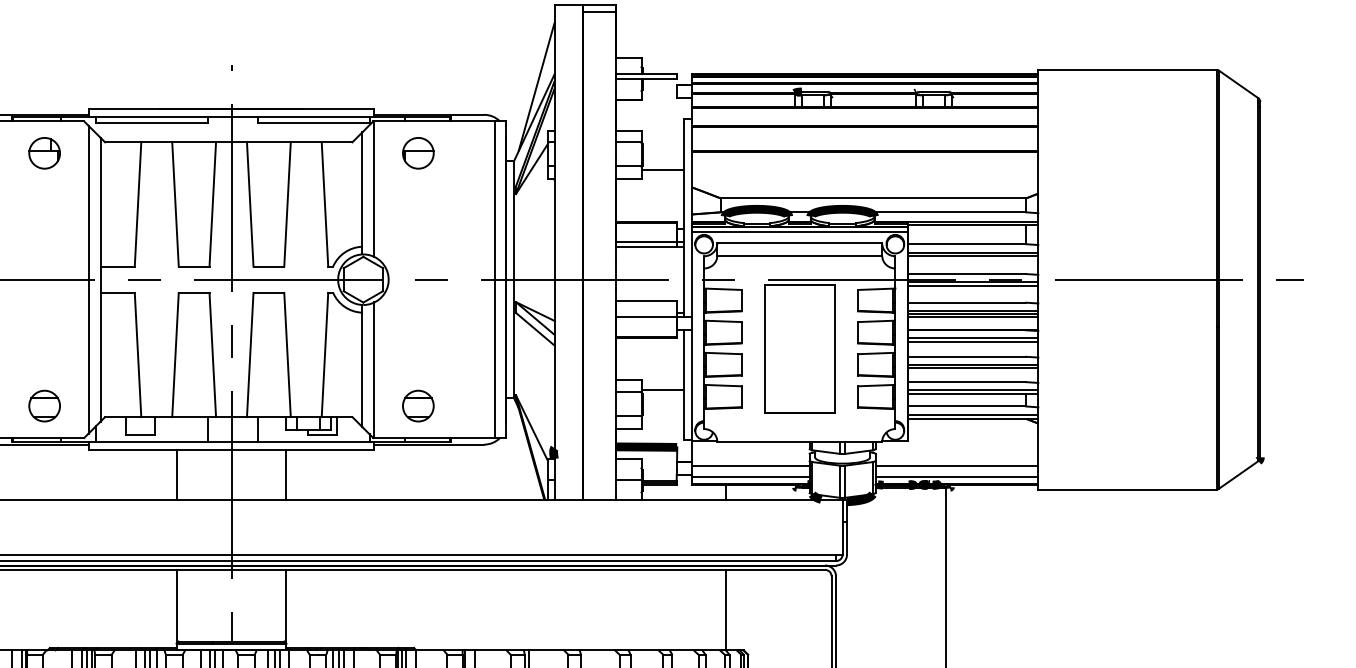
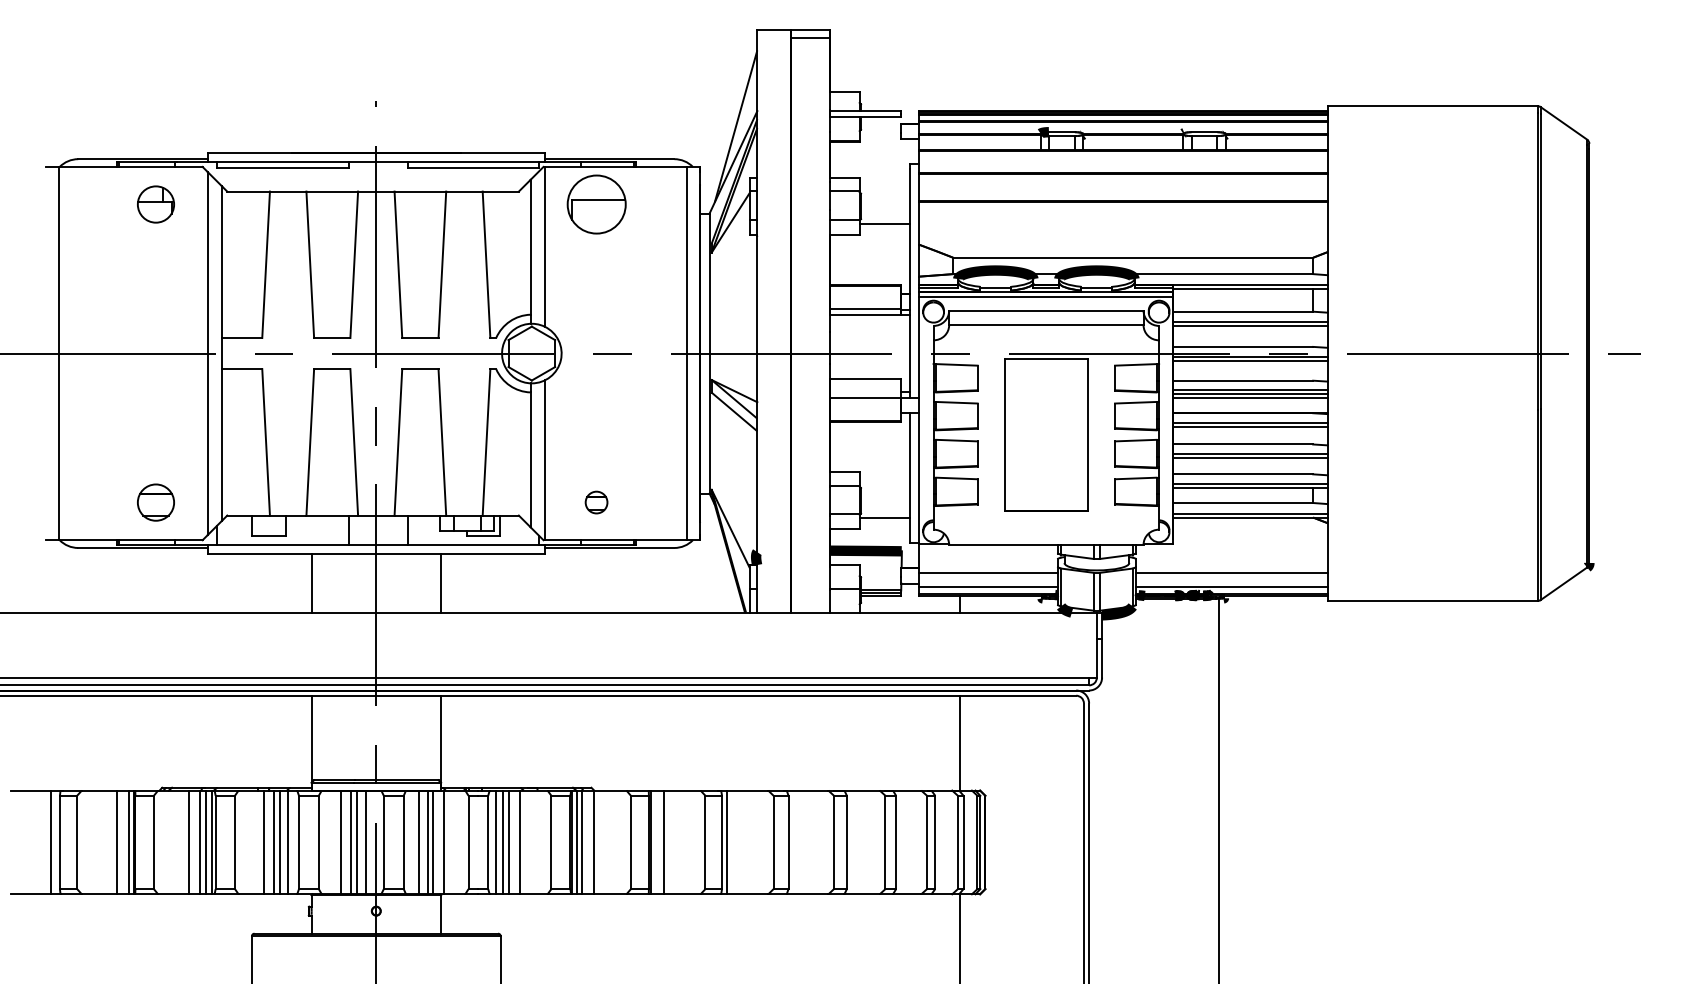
part: (418, 153) -> (596, 204), size x1.6
line: (662, 389) -> (884, 518), moved
part: (418, 406) -> (596, 502), size x0.6

